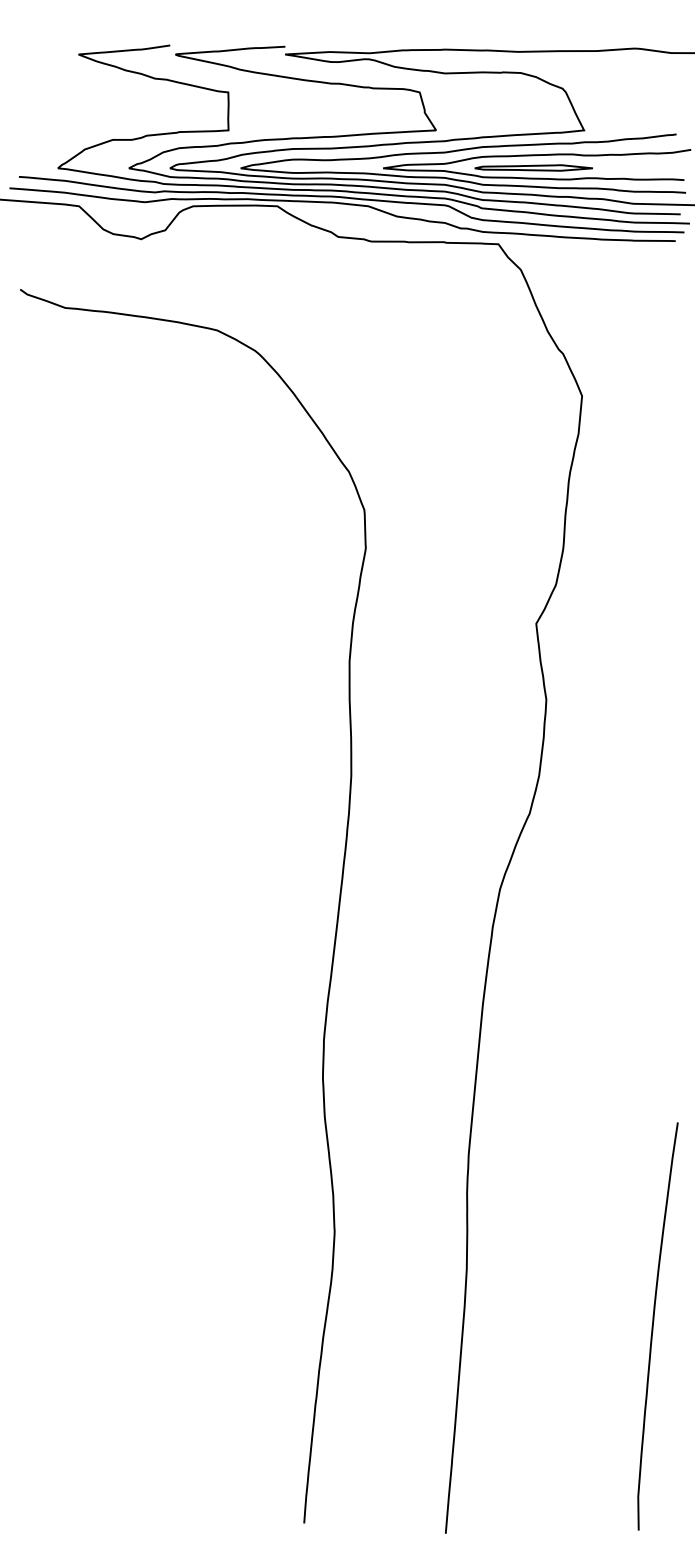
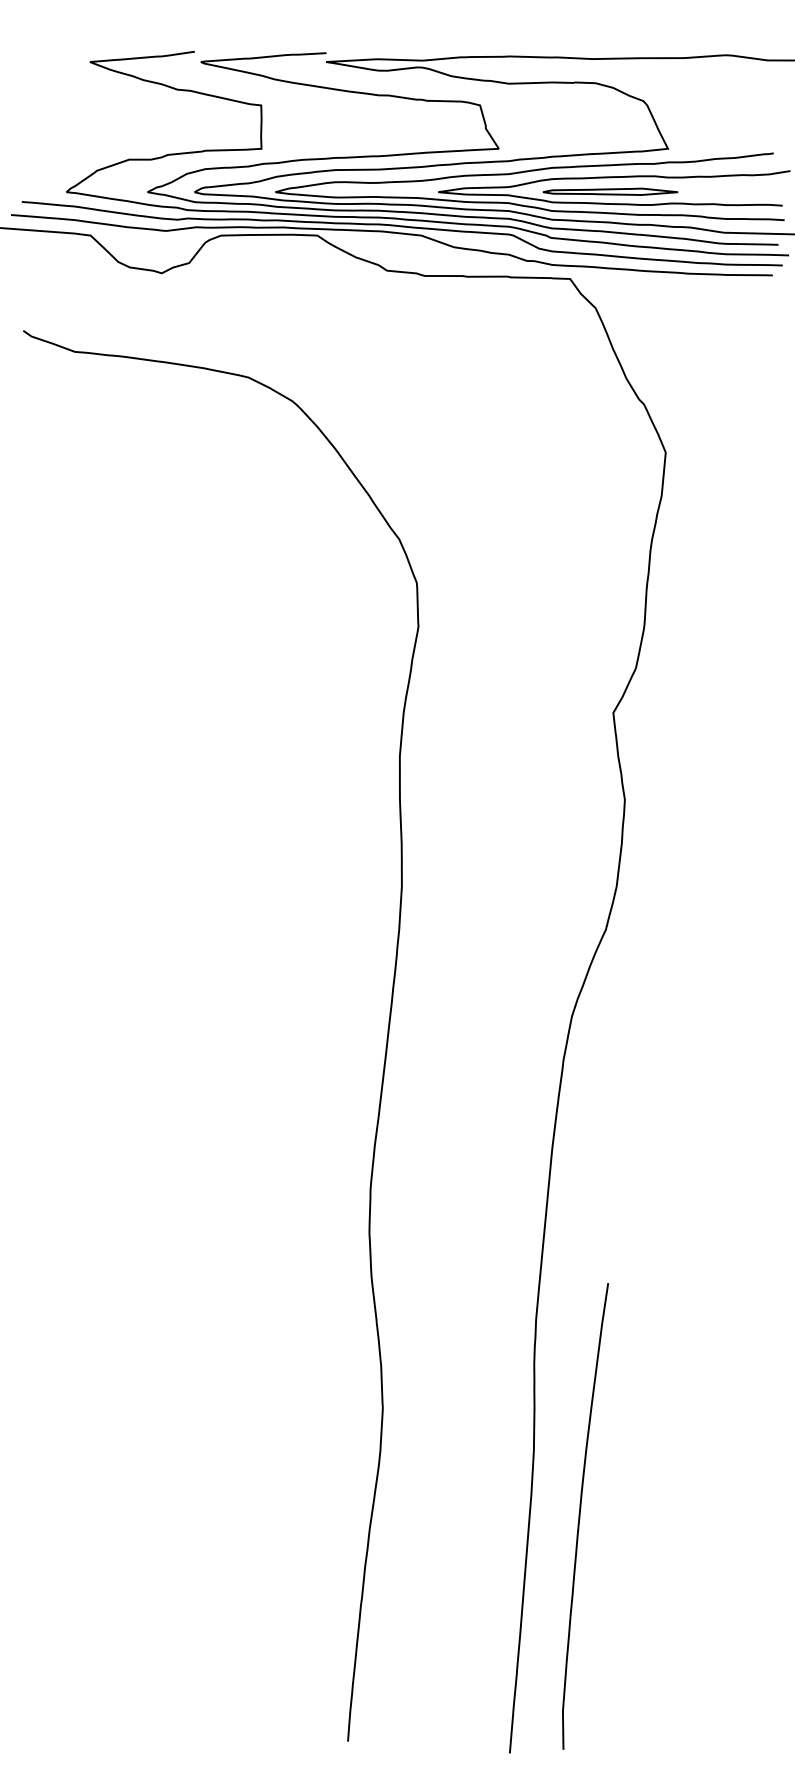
curve: (653, 1326) -> (580, 1516), moved

